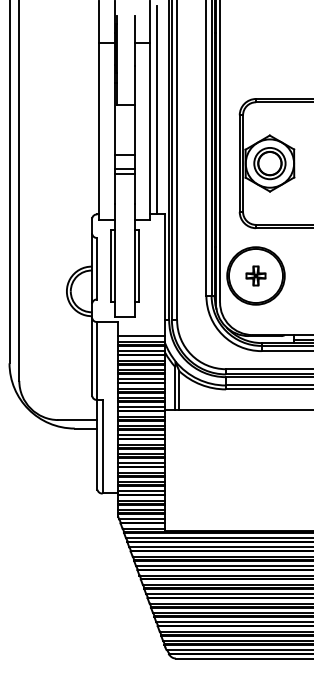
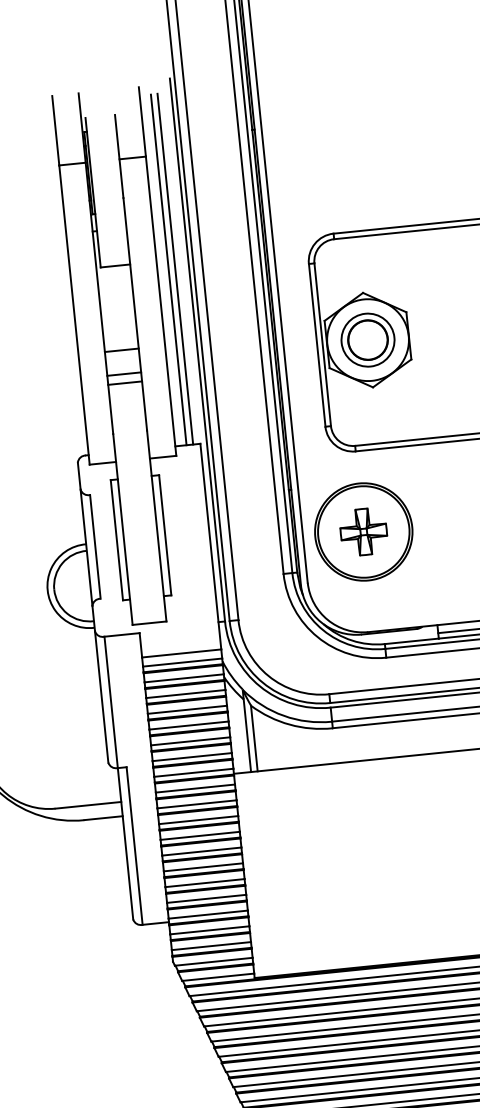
line: (161, 110) -> (176, 269), added
part: (255, 275) -> (362, 531), size x1.43

